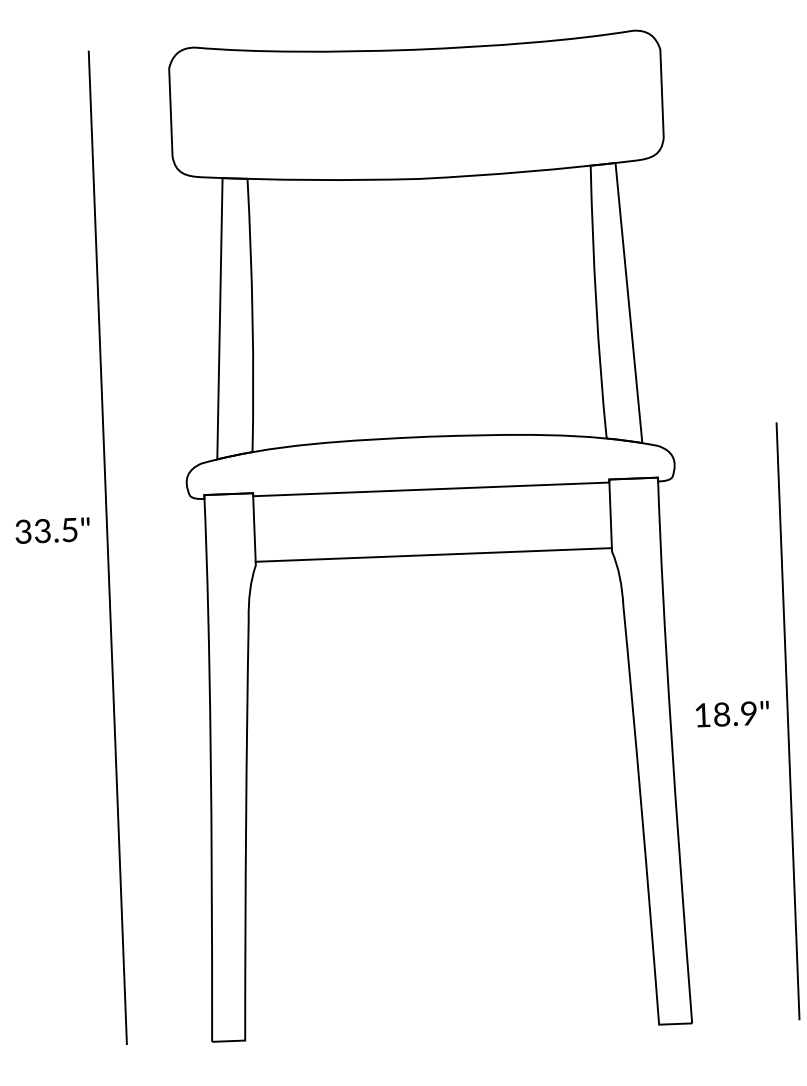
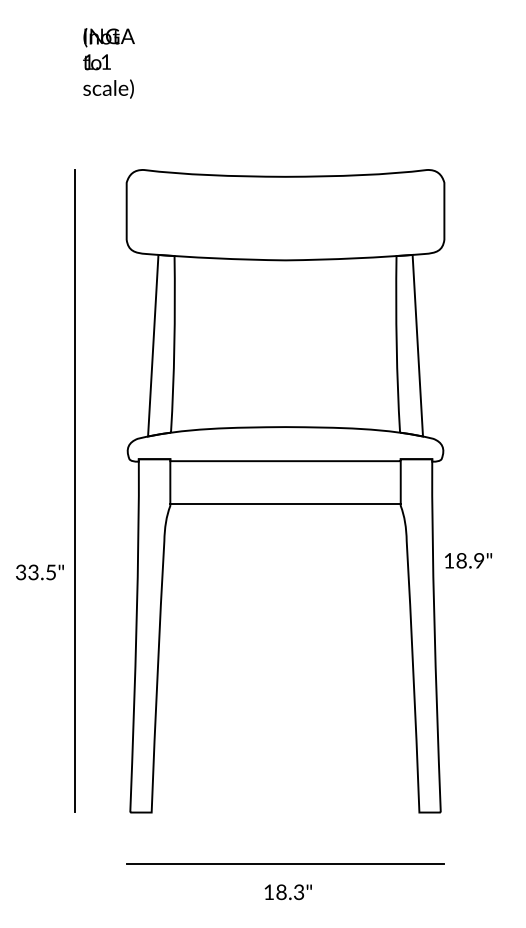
text: (51, 530) -> (39, 572), moved
text: (732, 713) -> (468, 560), moved
line: (788, 720) -> (510, 619), removed

